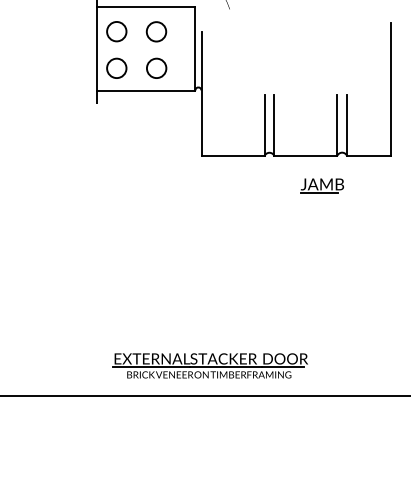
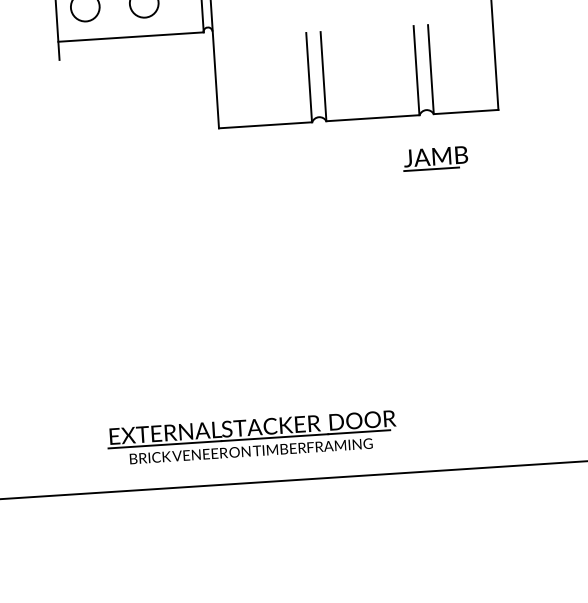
part: (321, 185) -> (434, 158), moved

